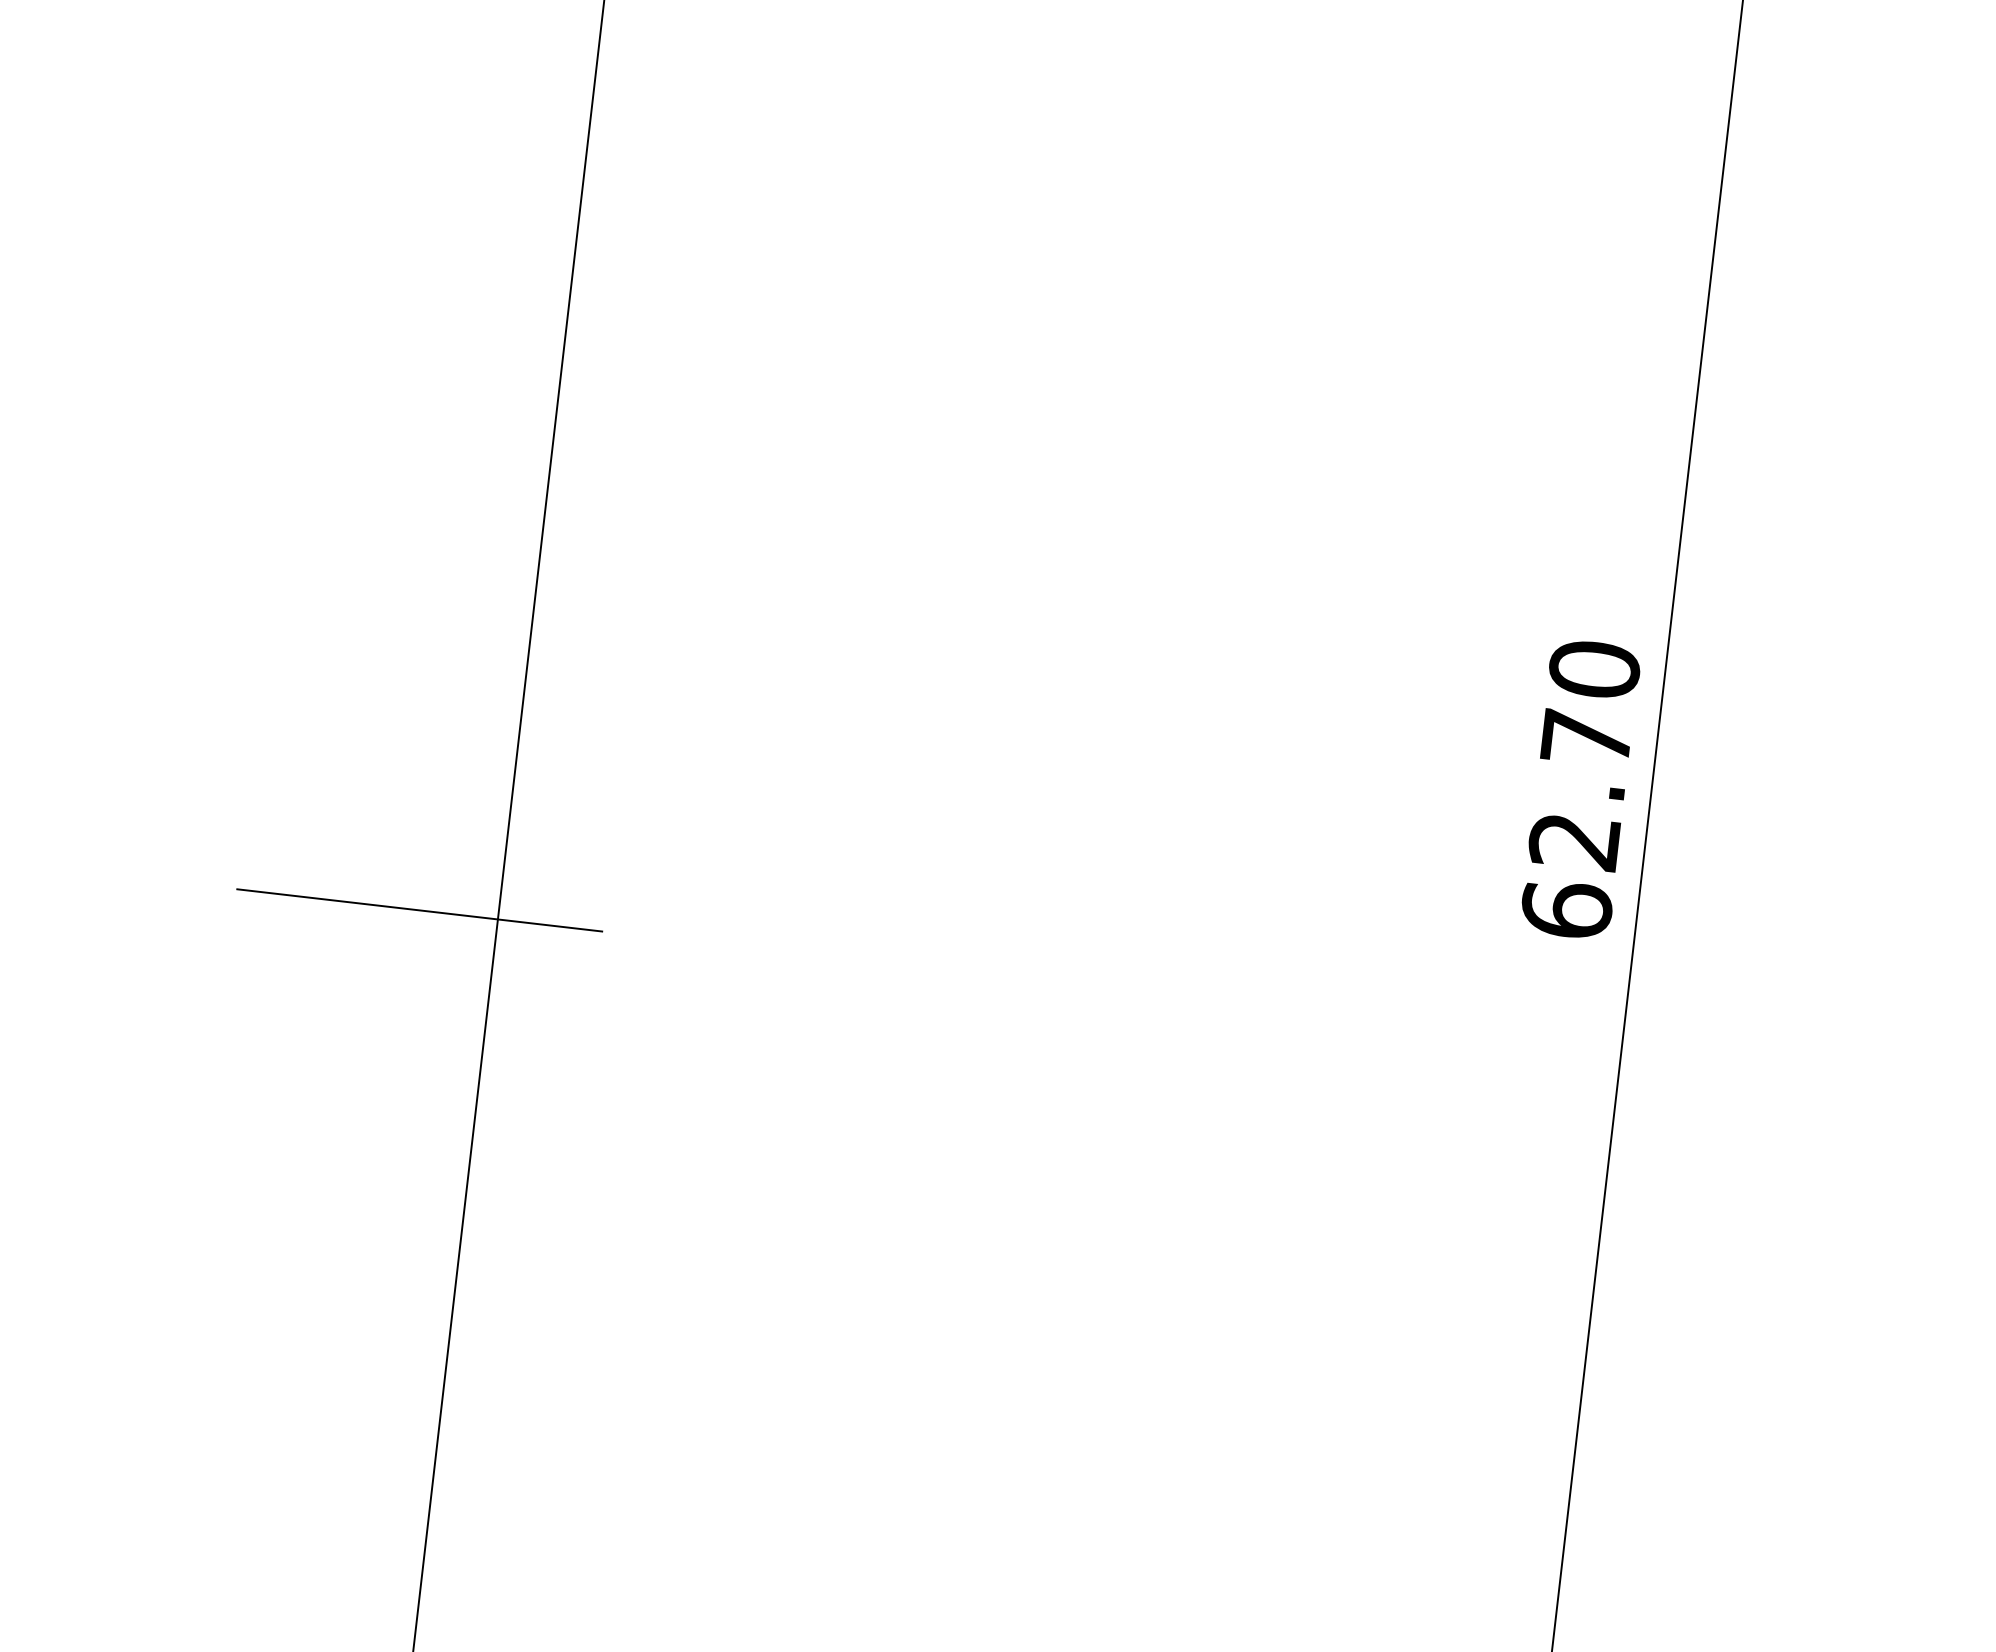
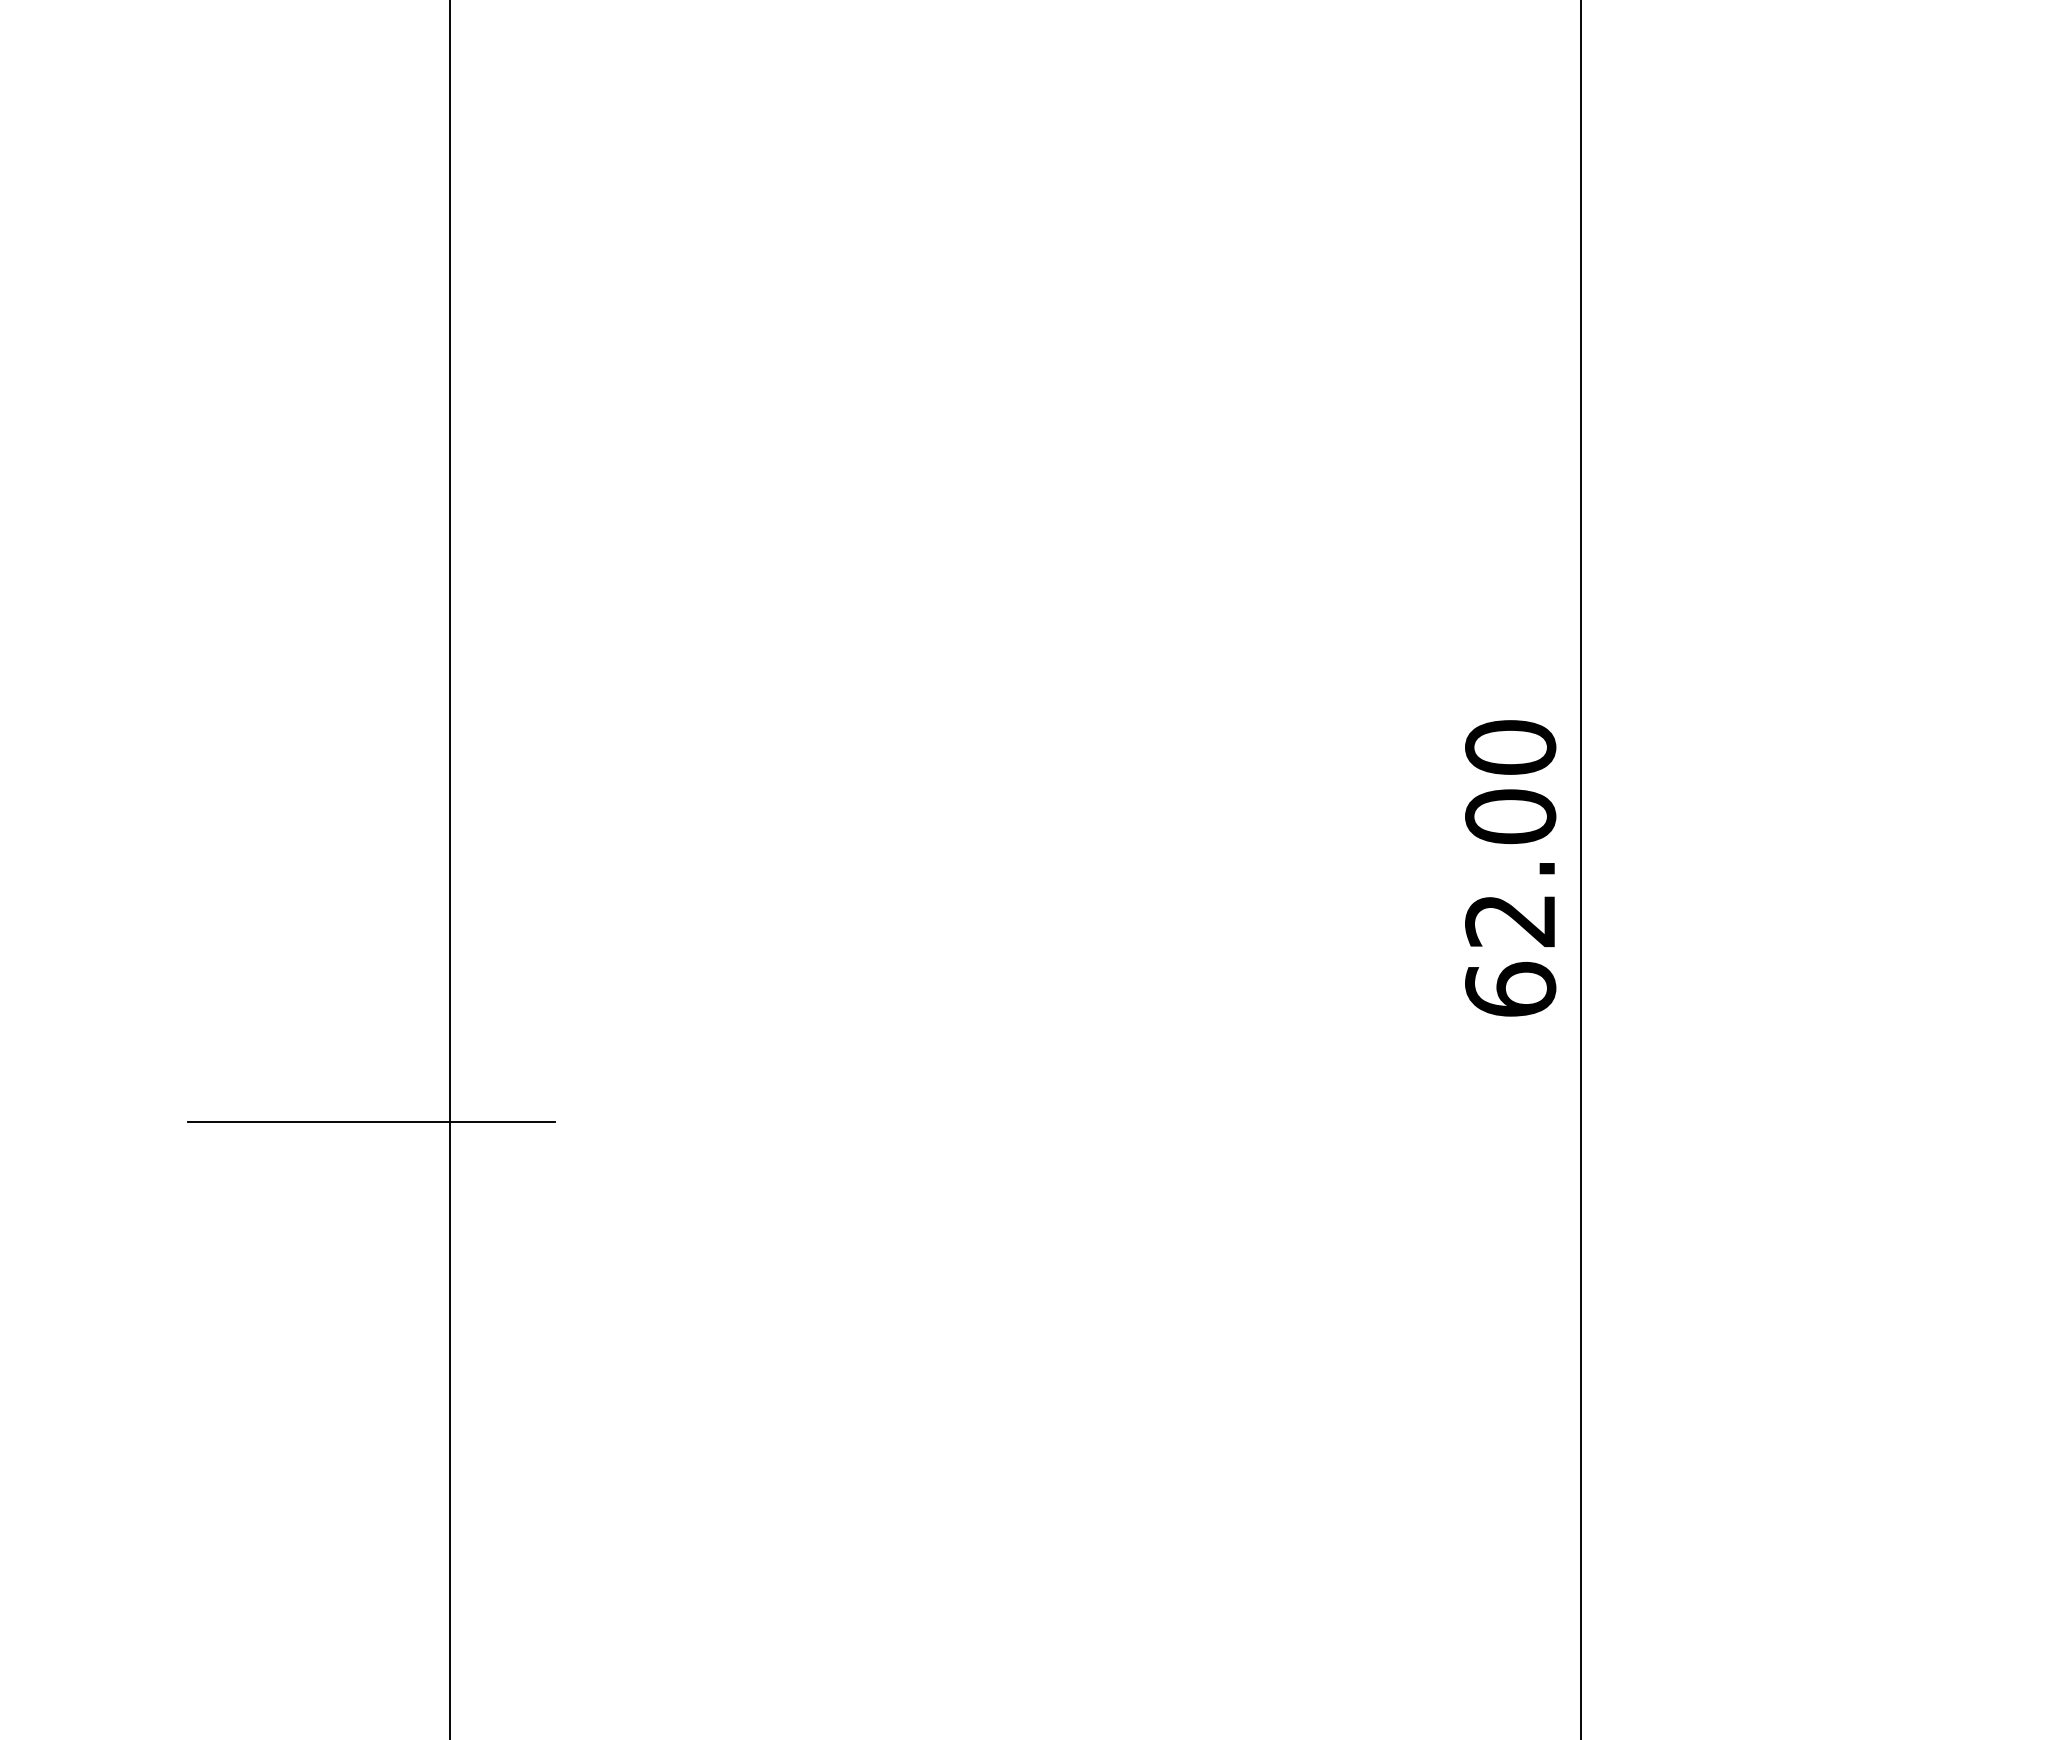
text: (1586, 738) -> (1510, 816), 62.70 -> 62.00

